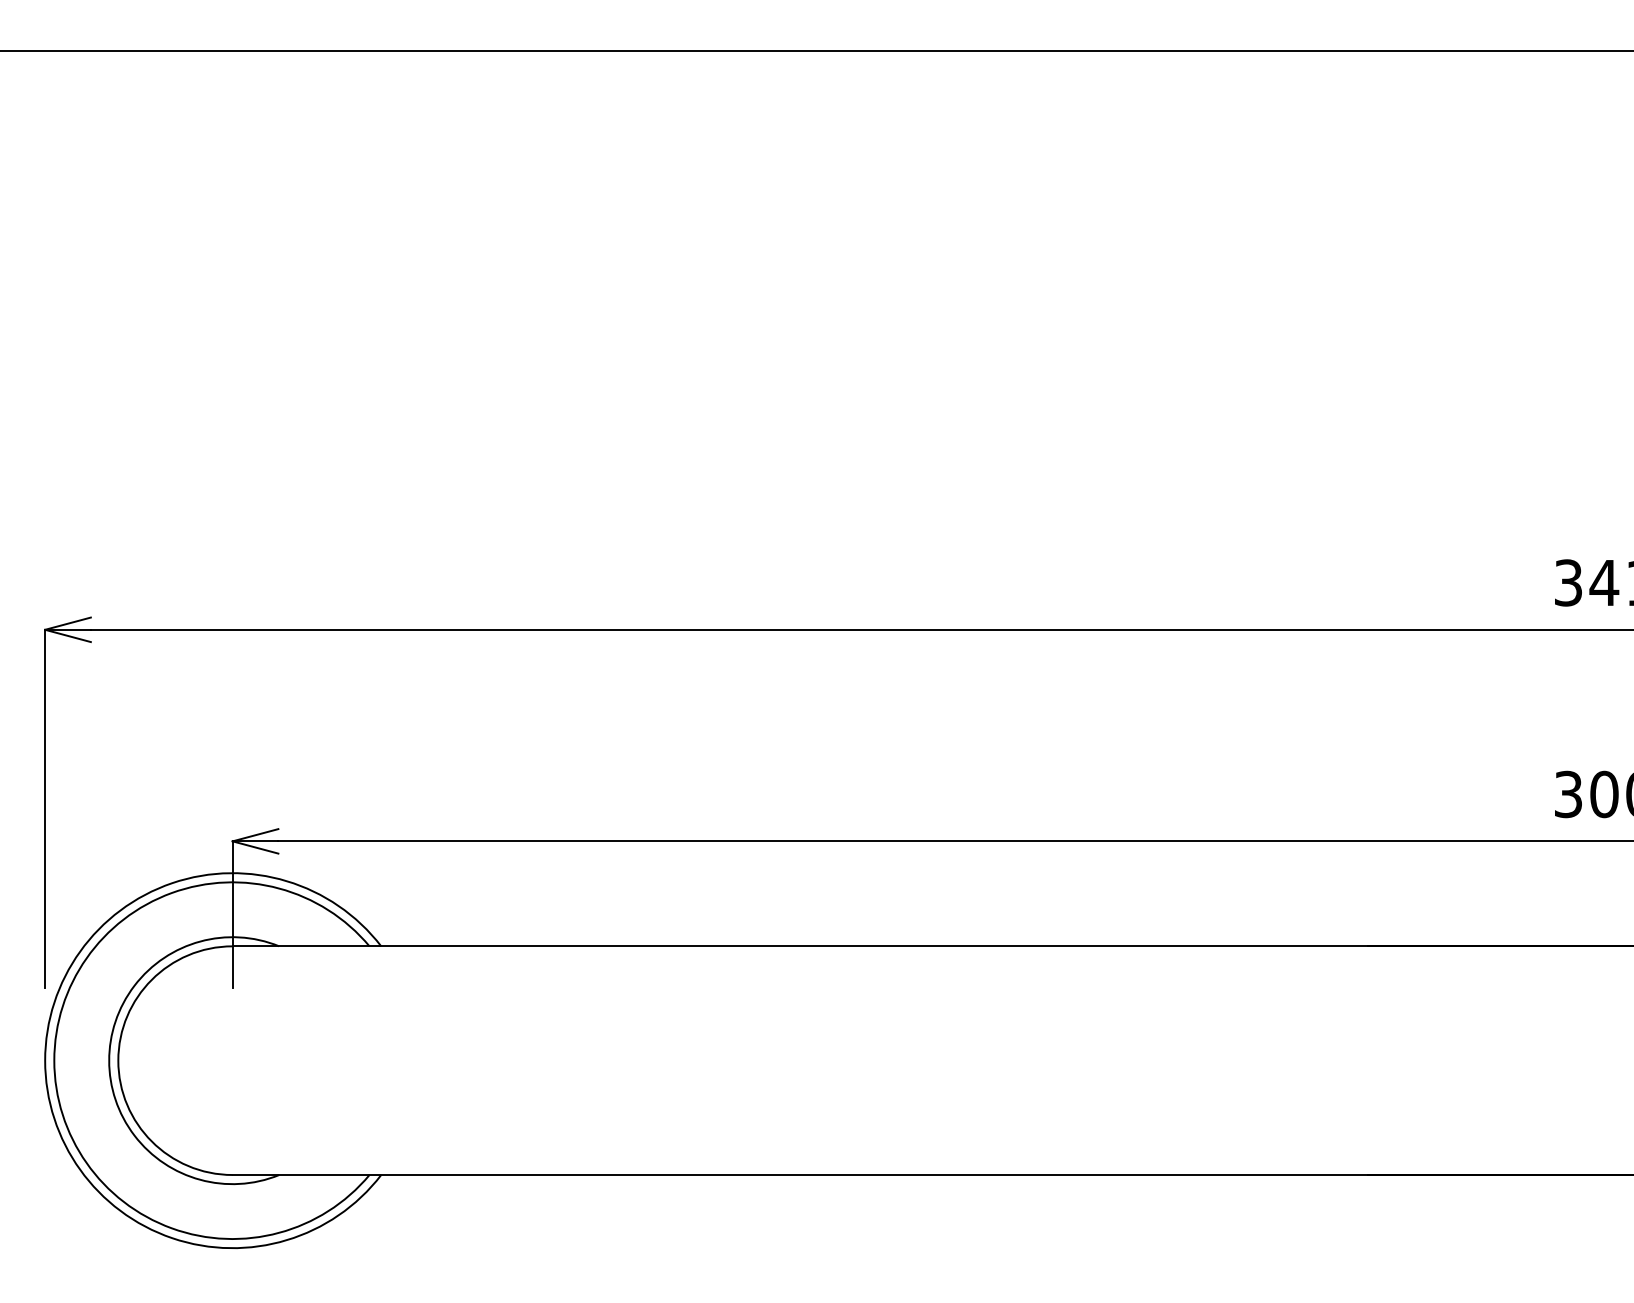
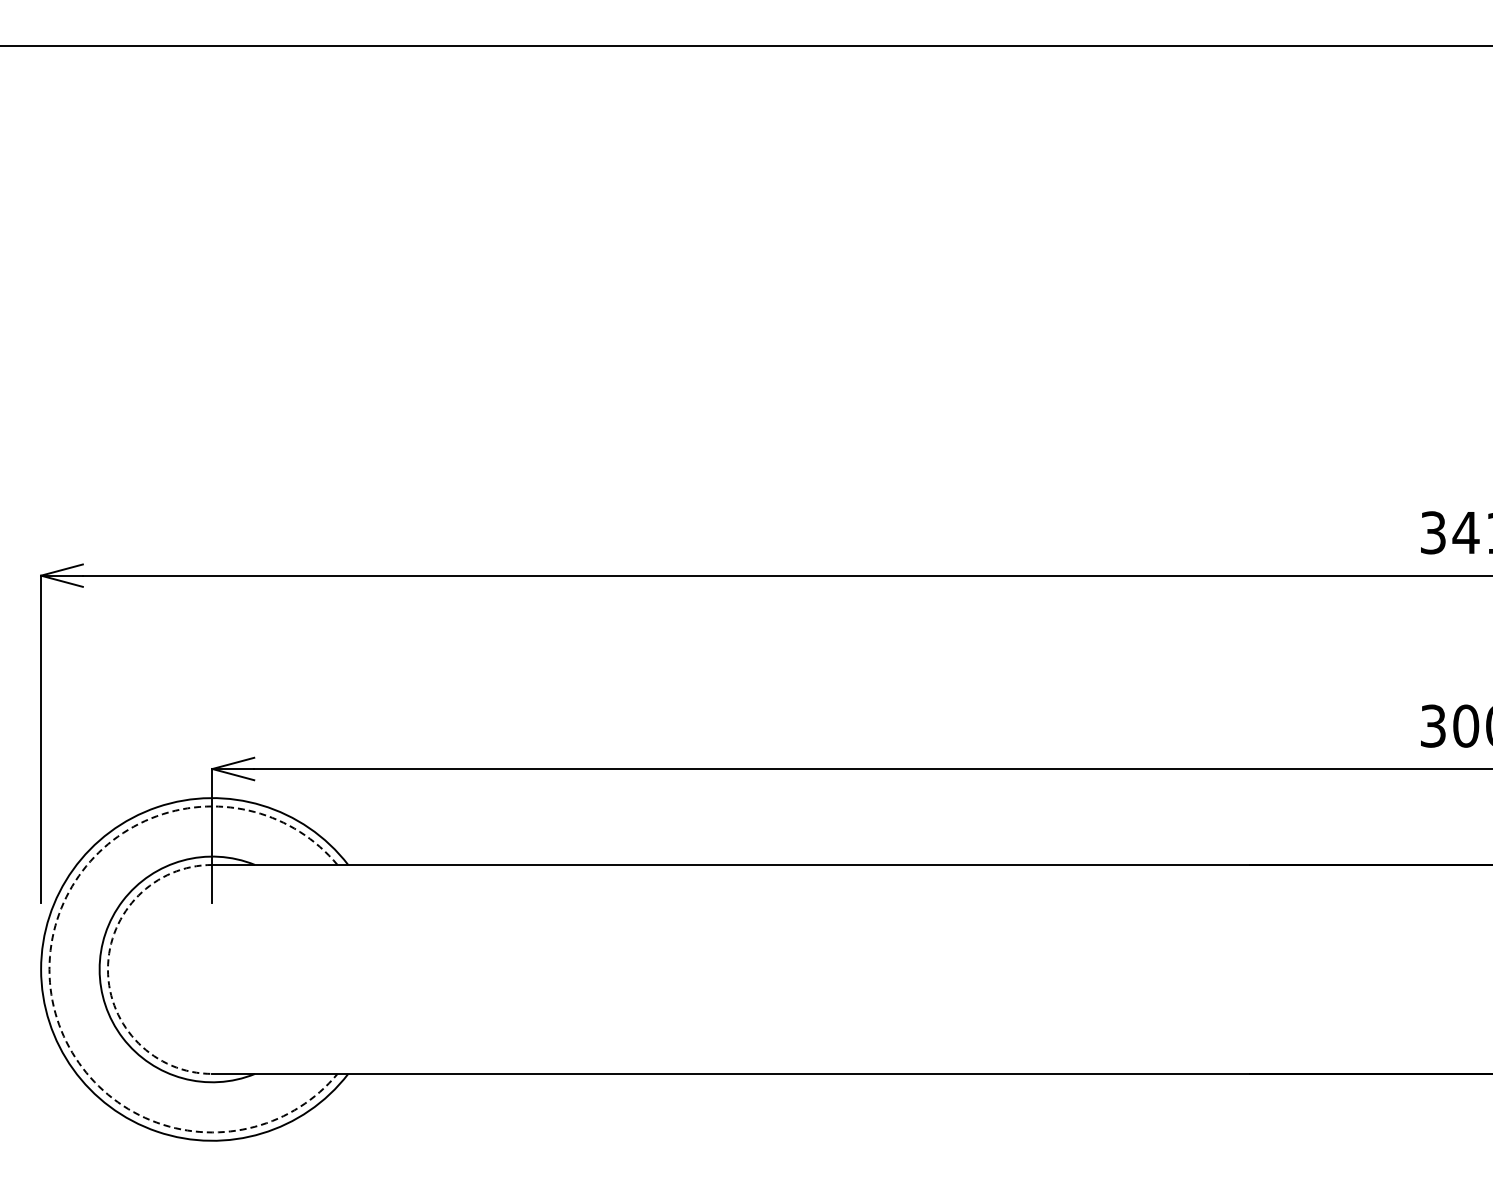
arc: (54, 1060) -> (49, 969), solid -> dashed
arc: (117, 1060) -> (107, 969), solid -> dashed

